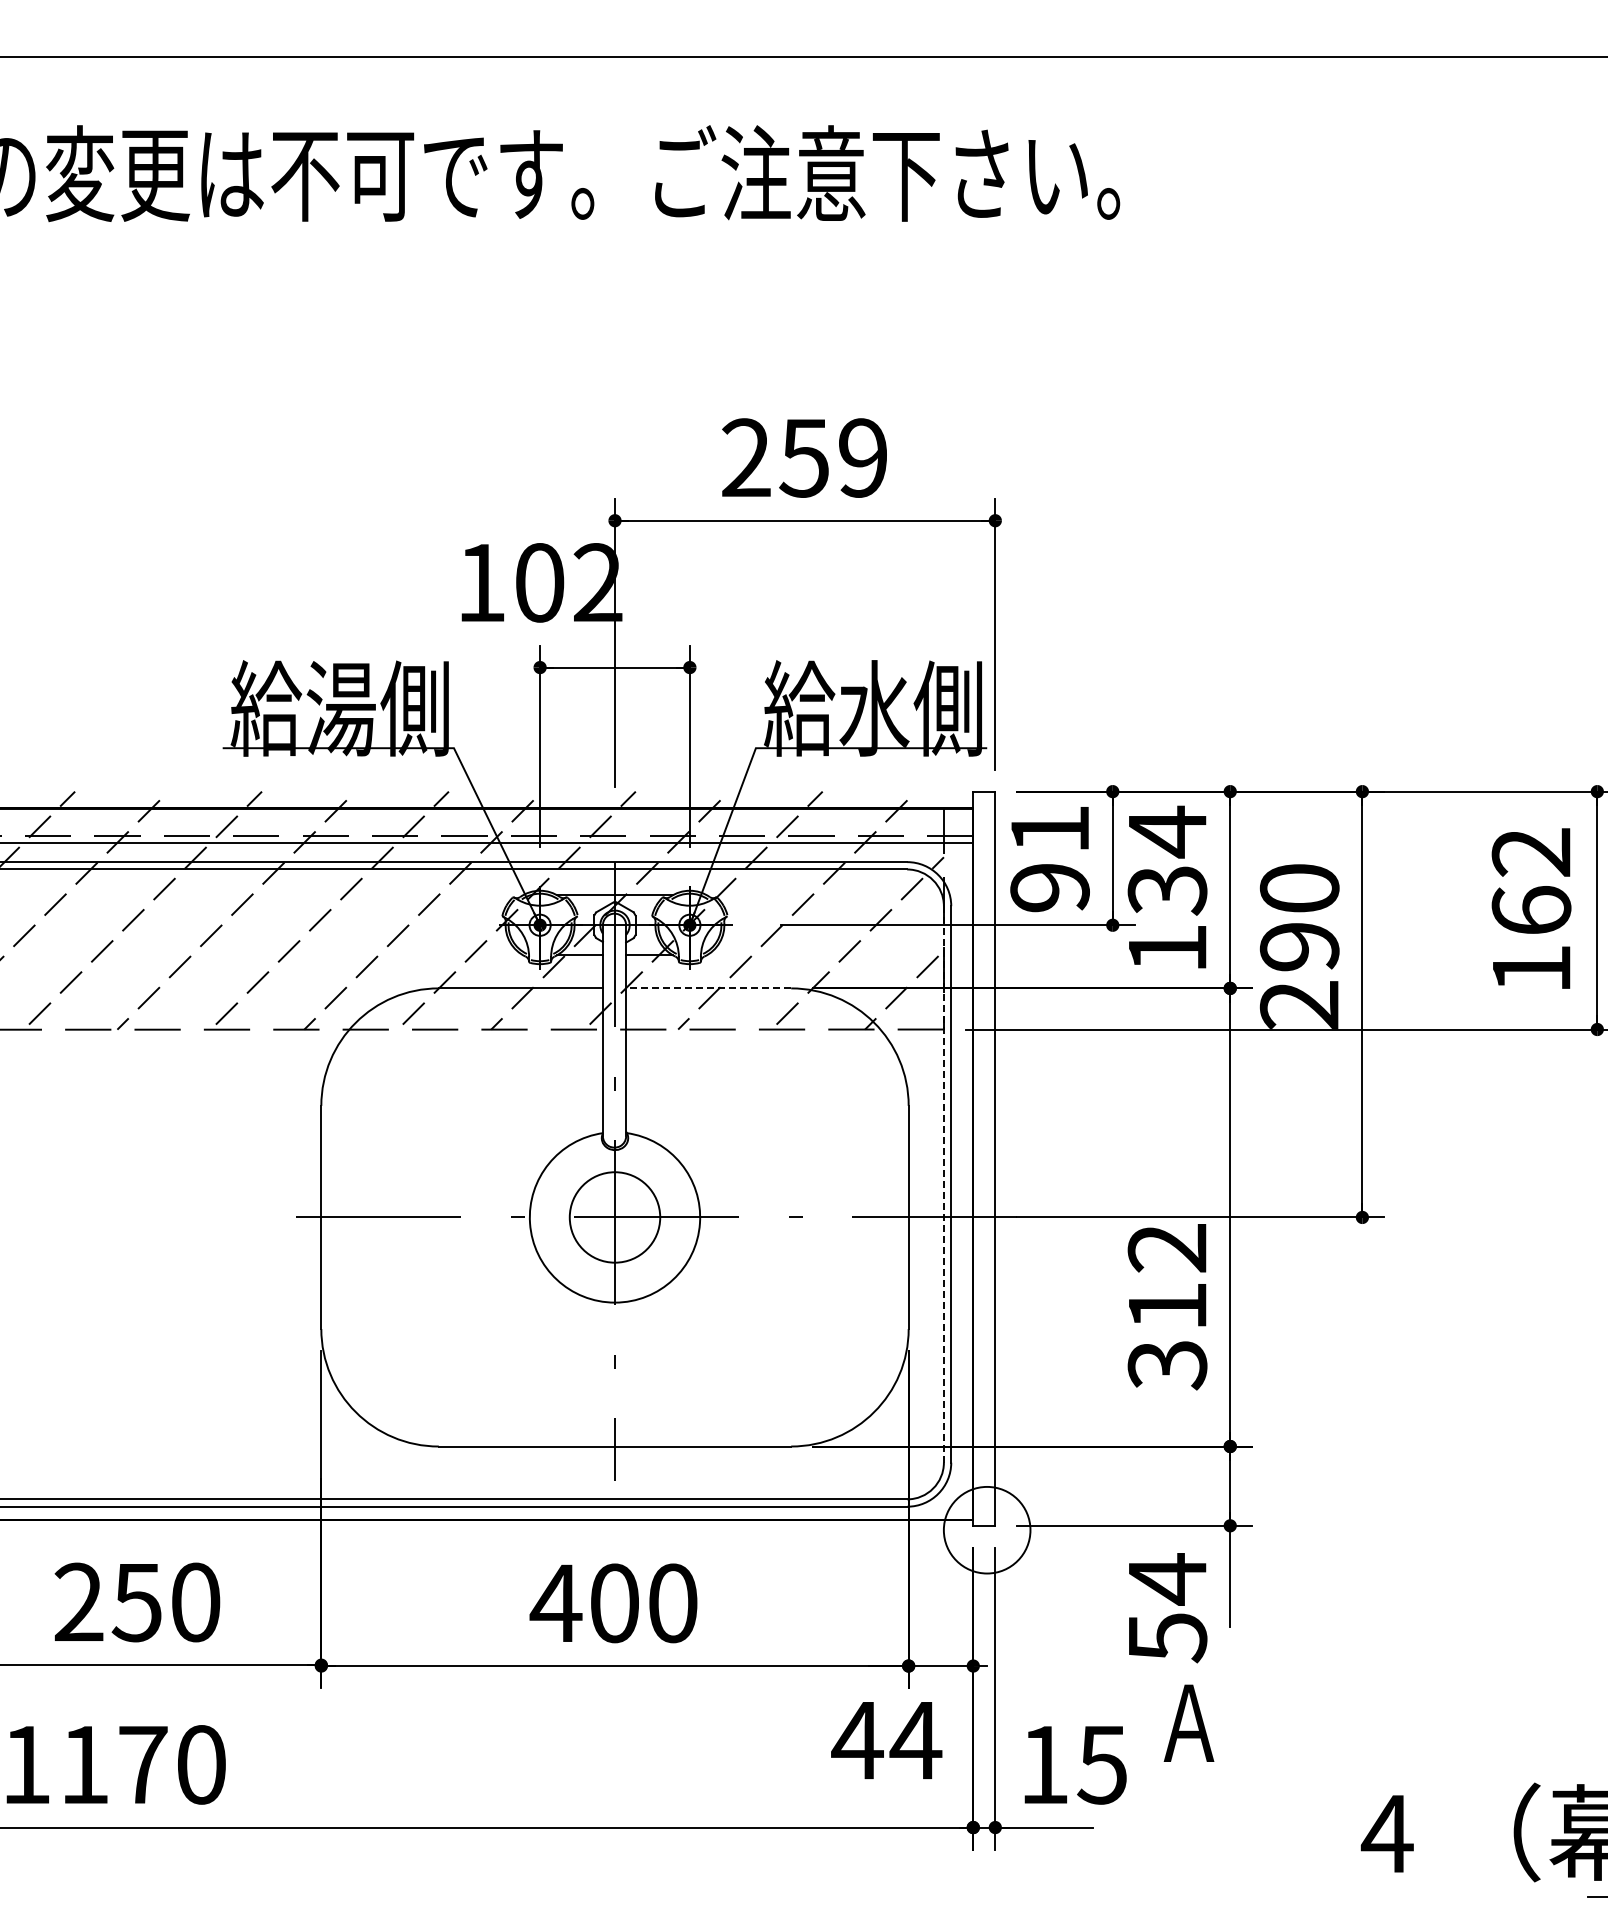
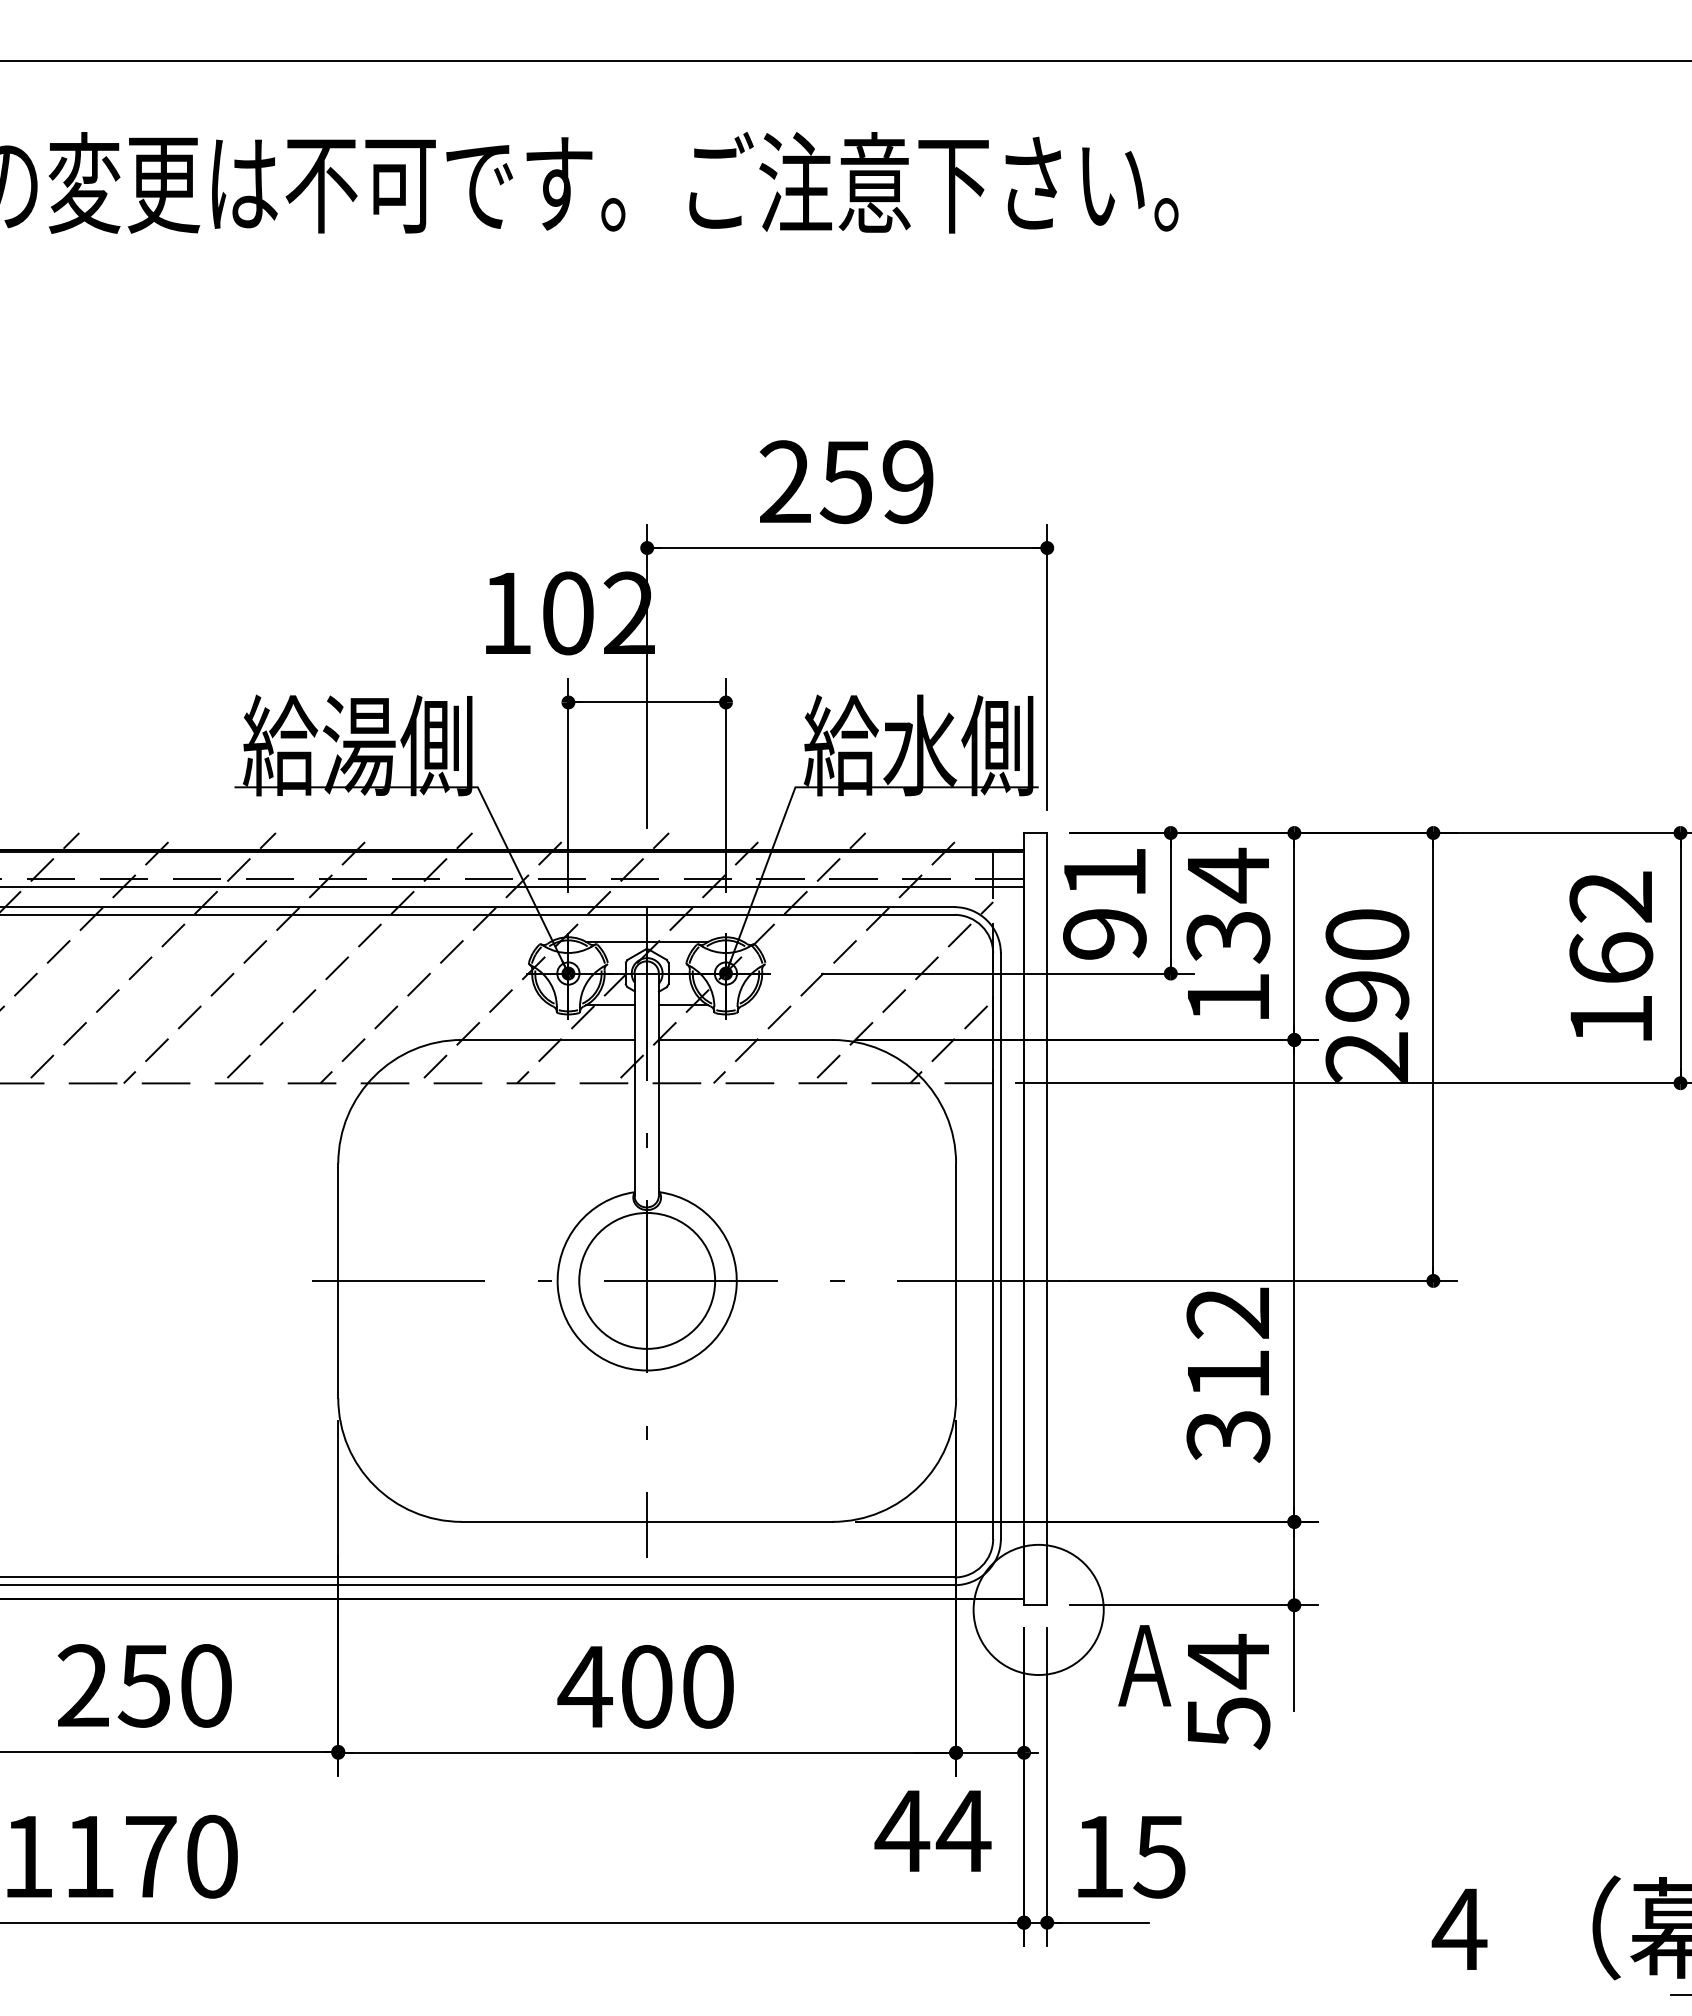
line: (708, 988) -> (745, 1040), dashed -> solid
line: (943, 1184) -> (992, 1246), dashed -> solid
circle: (614, 1217) -> (646, 1280), size x1.43
circle: (987, 1530) -> (1039, 1610), size x1.43
text: (1188, 1722) -> (1144, 1664), moved

